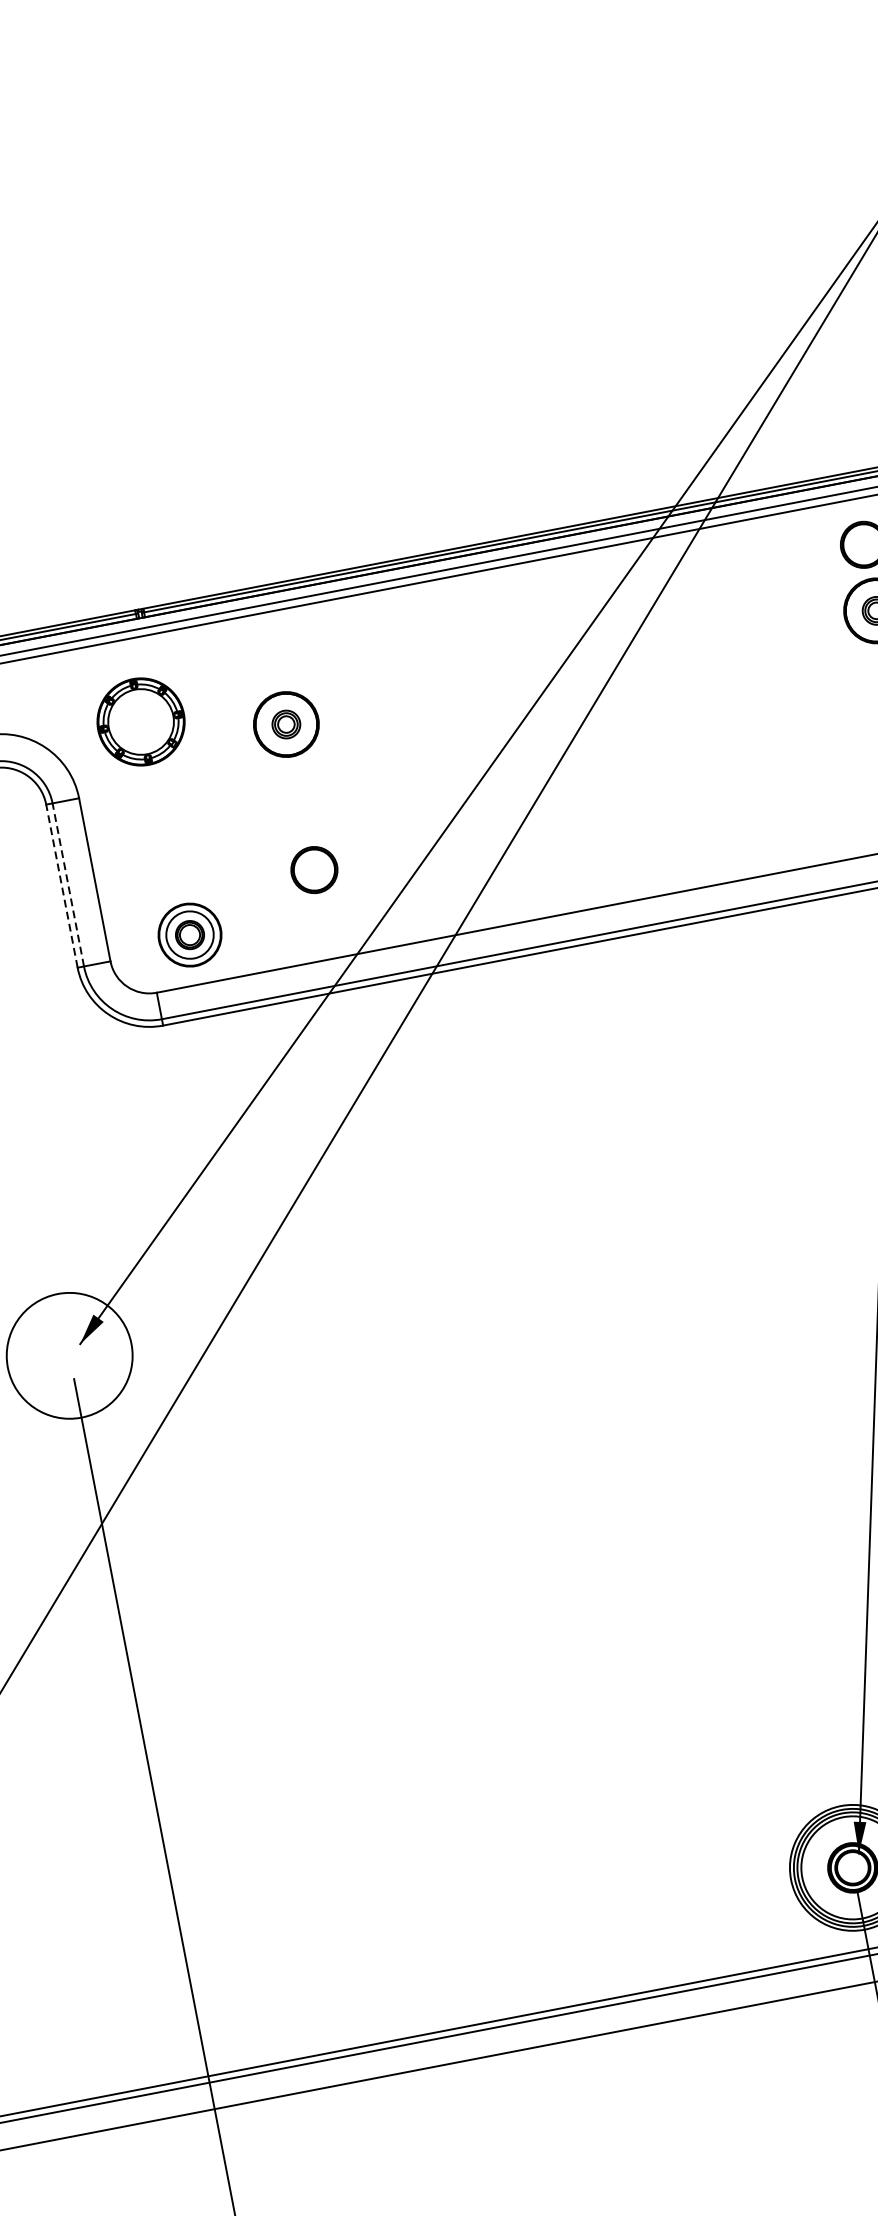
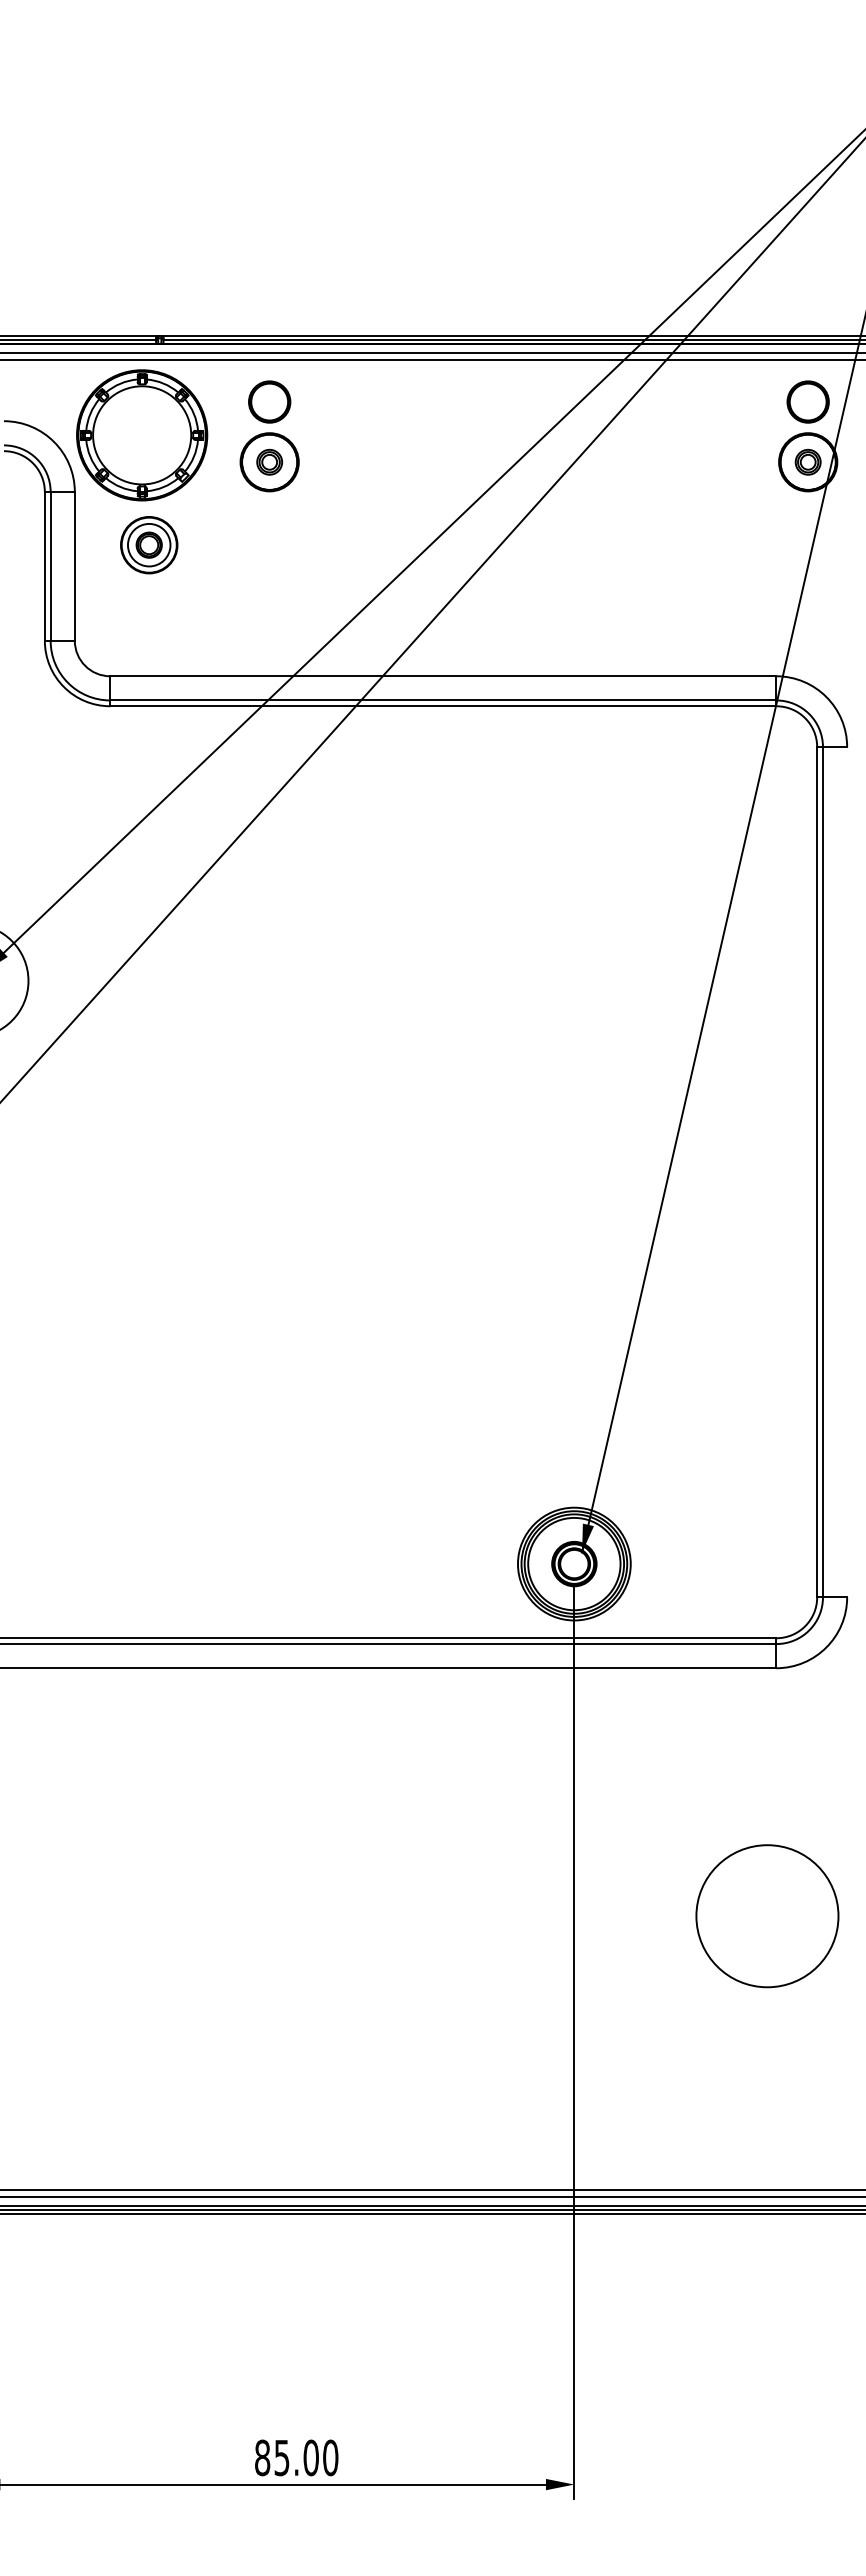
part: (141, 722) -> (142, 435), size x1.67
part: (314, 869) -> (269, 401), moved
line: (67, 883) -> (50, 565), dashed -> solid
line: (61, 885) -> (44, 565), dashed -> solid
part: (190, 935) -> (149, 545), moved

